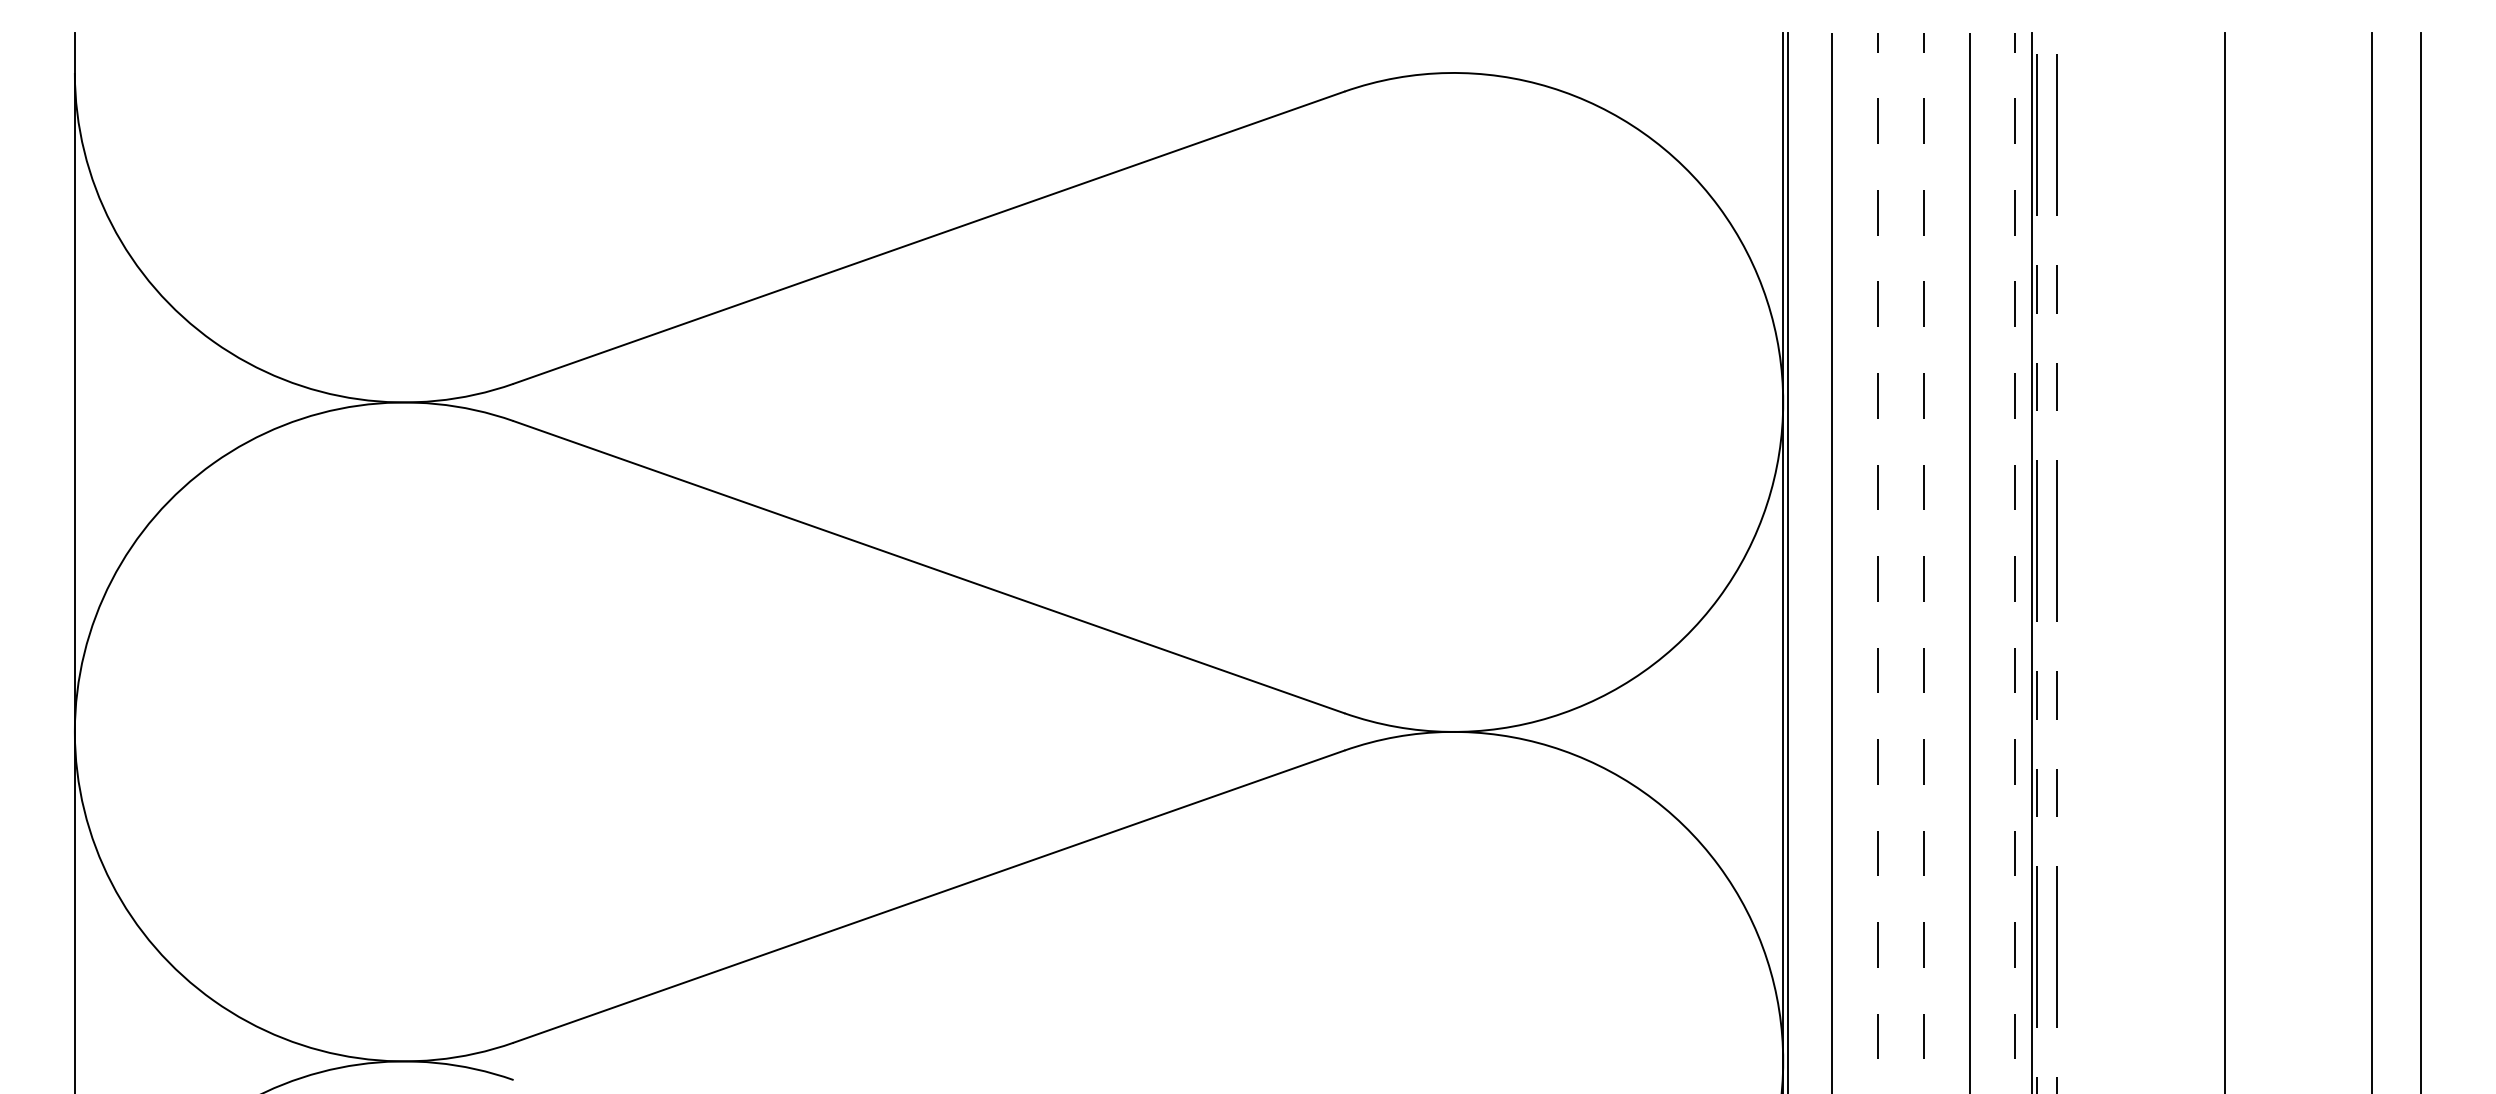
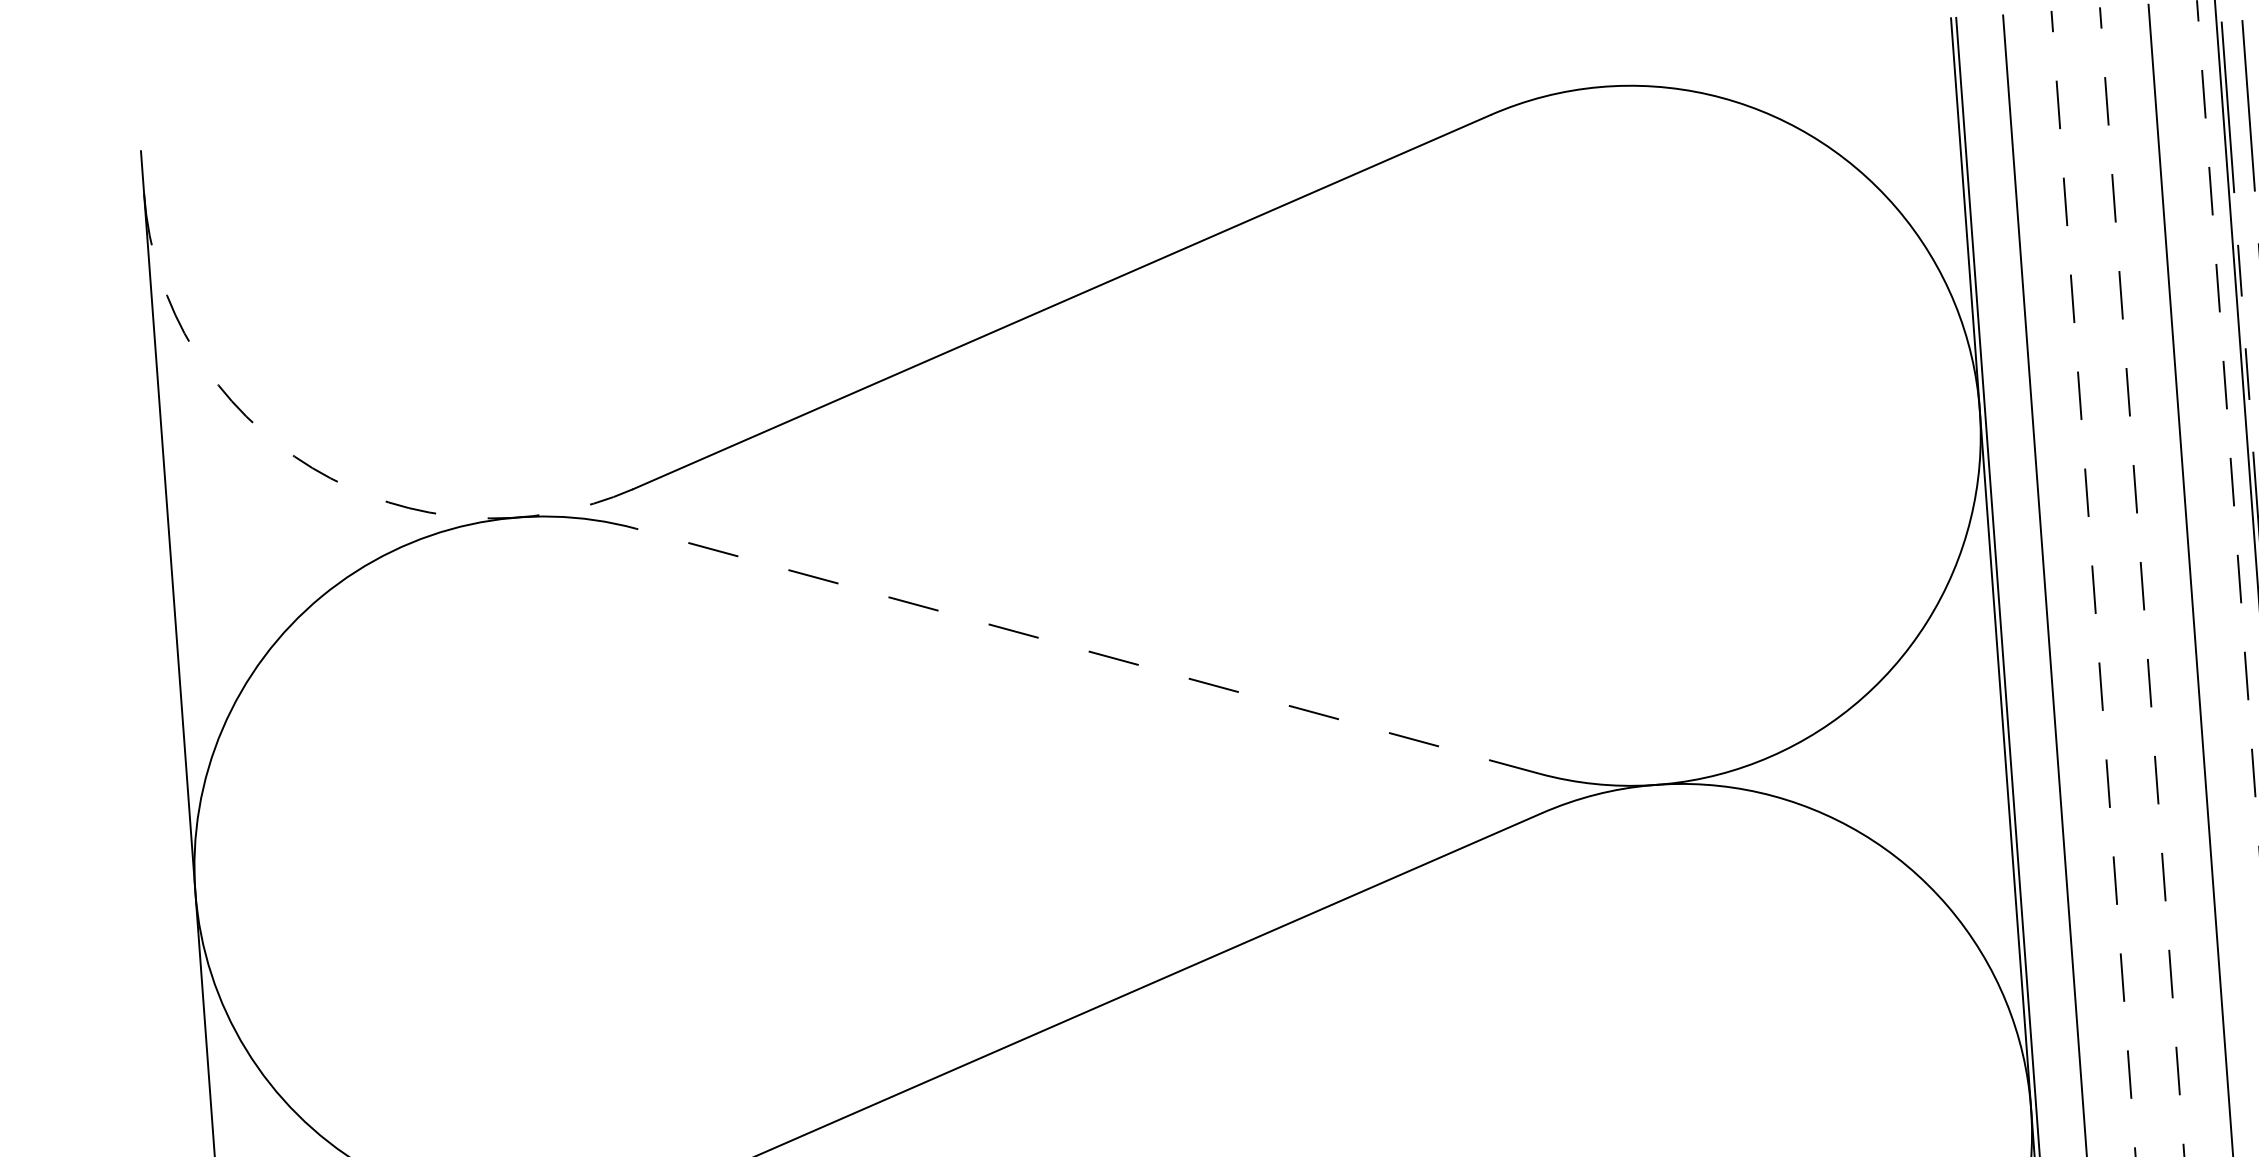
arc: (213, 341) -> (311, 467), solid -> dashed
line: (928, 567) -> (1087, 651), solid -> dashed

